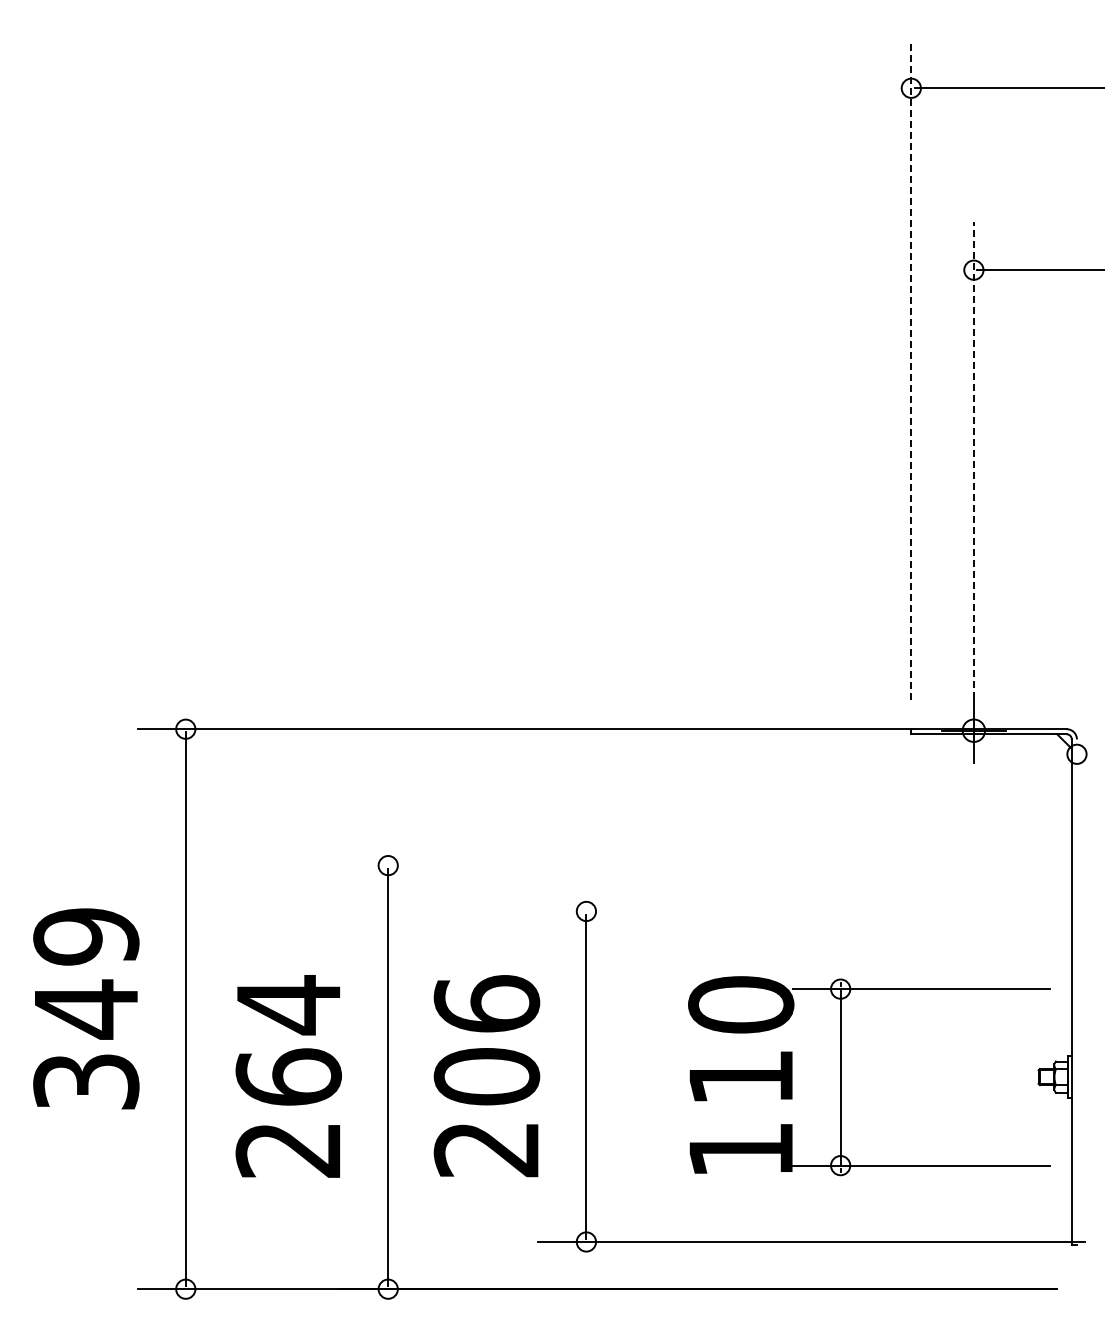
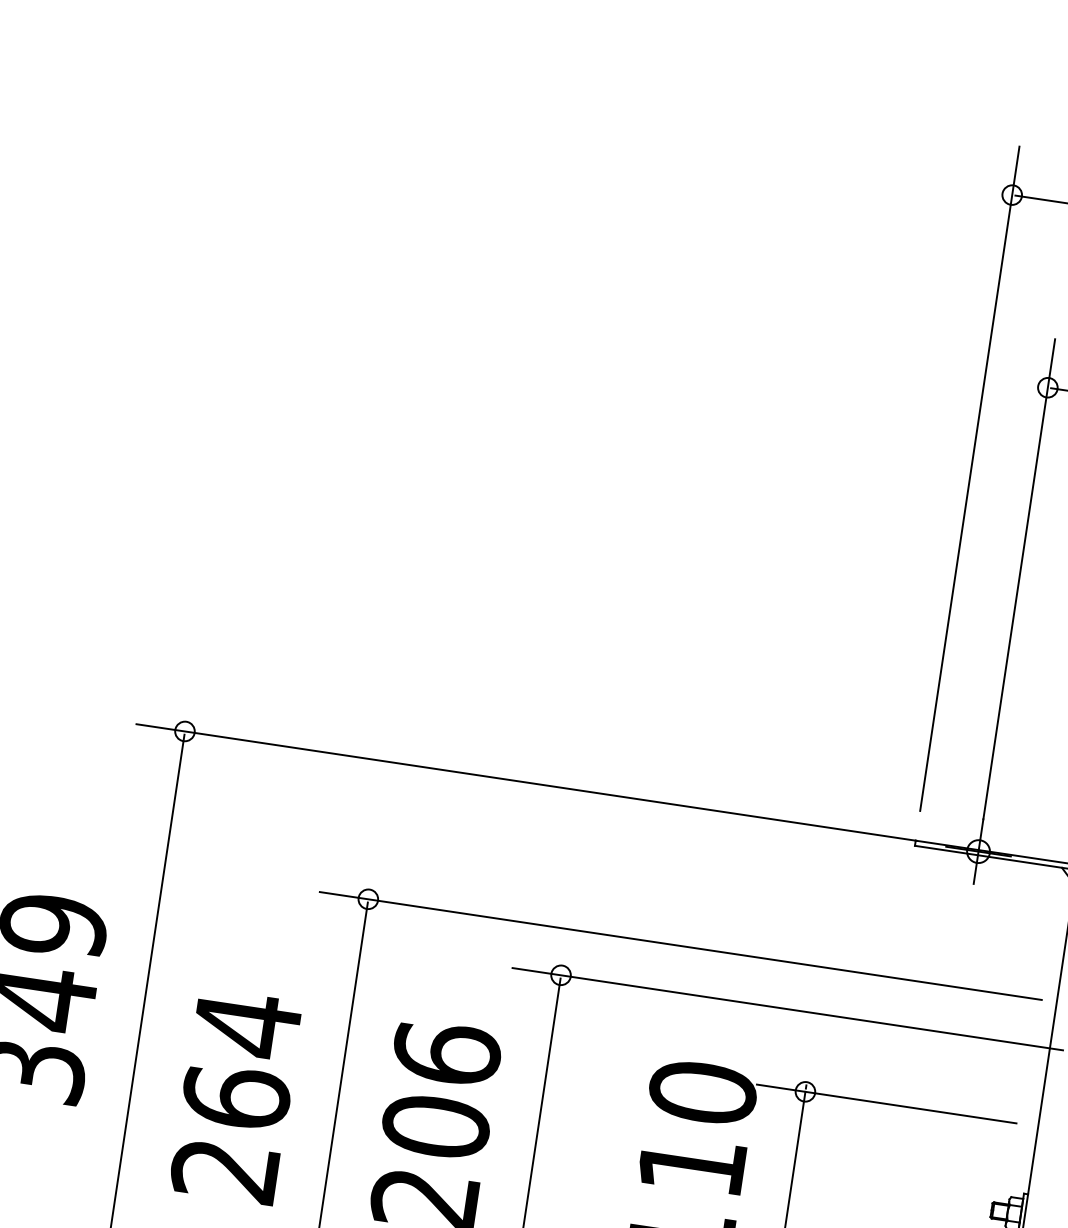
line: (911, 369) -> (970, 478), dashed -> solid
line: (973, 459) -> (1018, 578), dashed -> solid
line: (698, 865) -> (680, 945), added
line: (811, 911) -> (787, 1009), added

